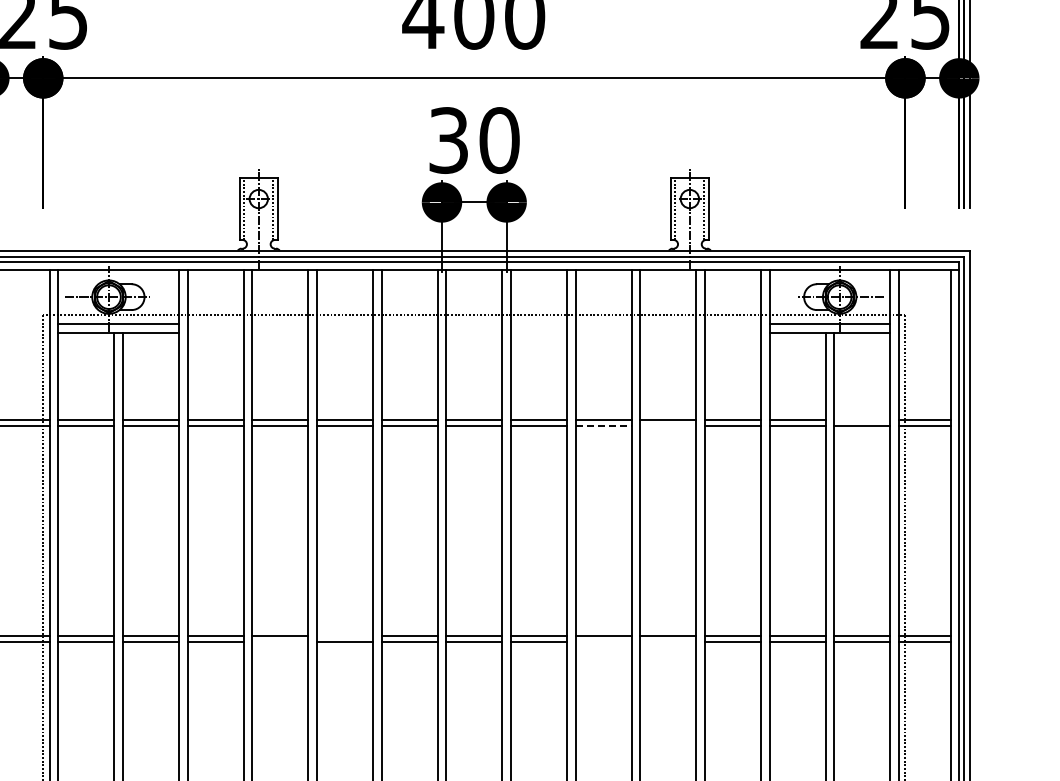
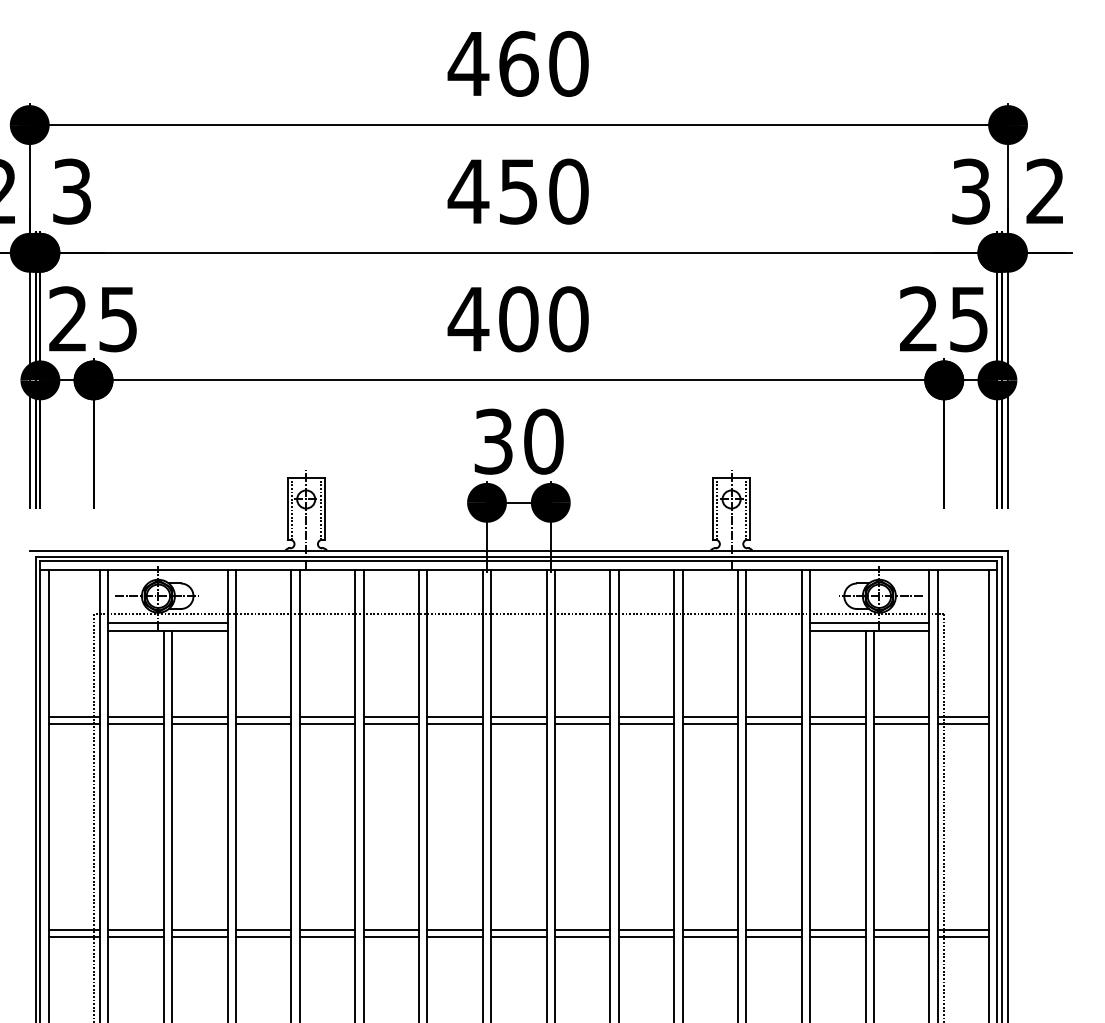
line: (862, 420) -> (901, 717), added
line: (603, 426) -> (646, 723), dashed -> solid
line: (667, 426) -> (709, 723), added
line: (344, 635) -> (390, 930), added
line: (280, 641) -> (327, 936), added
line: (603, 641) -> (646, 936), added
line: (667, 641) -> (709, 936), added

